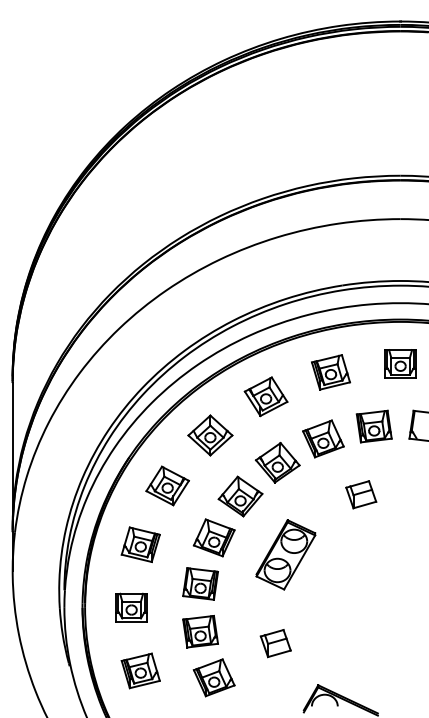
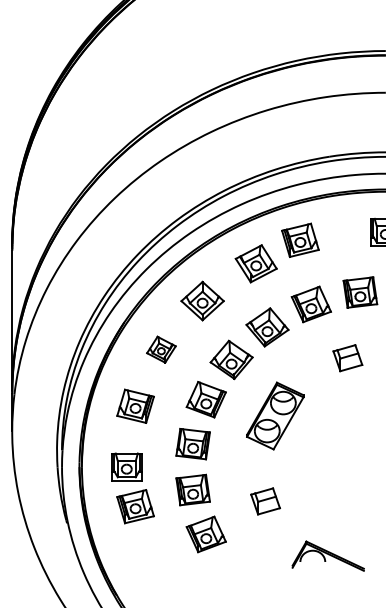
part: (331, 372) -> (300, 240), moved
part: (167, 485) -> (161, 349), size x0.7
part: (140, 670) -> (135, 506), moved

